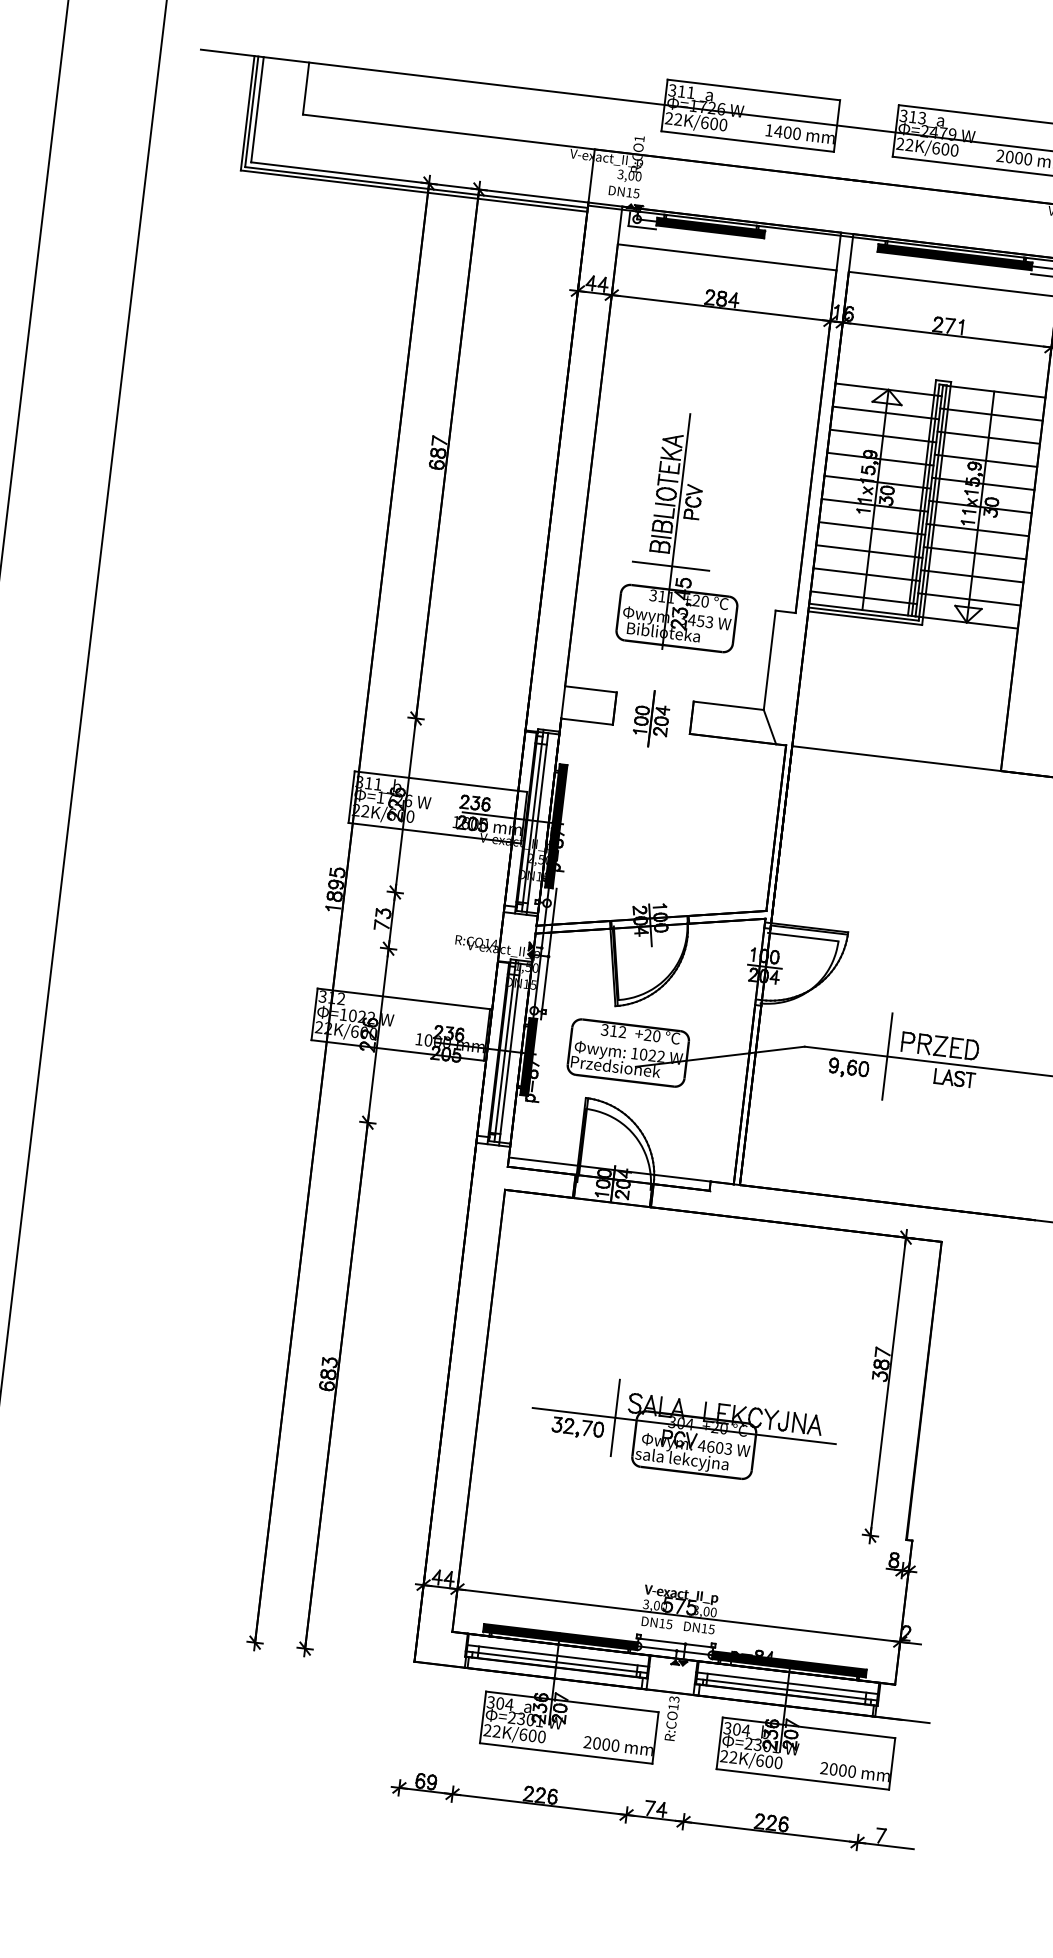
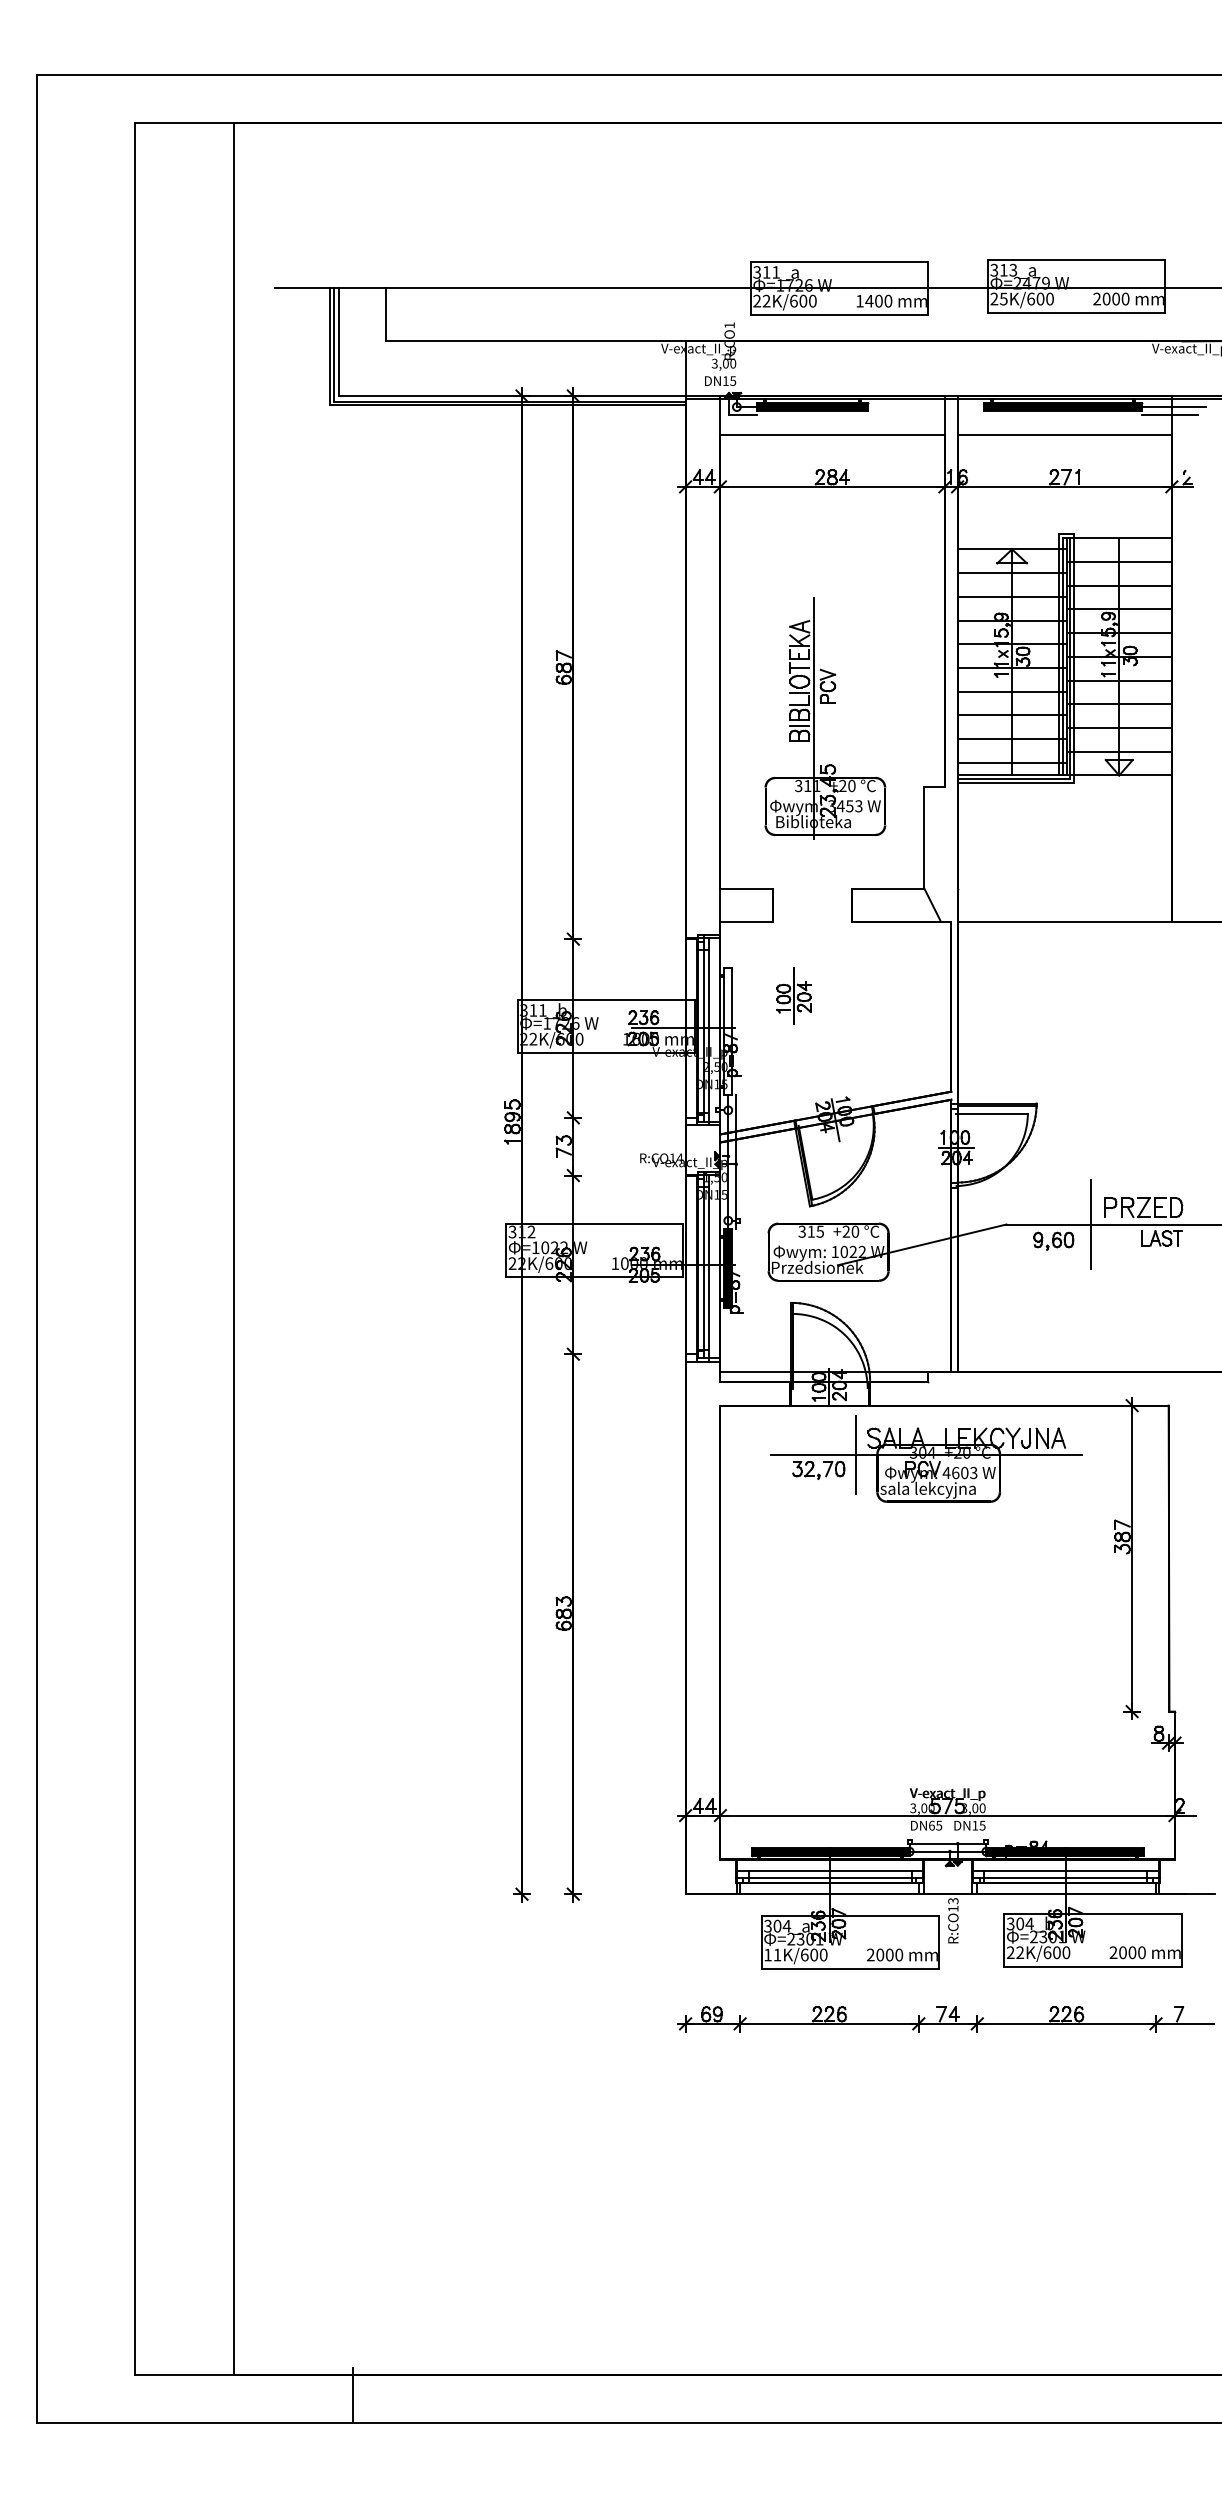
text: (909, 144) -> (1003, 298), 22K/600 -> 25K/600
line: (670, 566) -> (812, 754), removed
part: (651, 718) -> (793, 995), moved
fill: (556, 826) -> (728, 1031), removed
text: (621, 1031) -> (819, 1231), 312 -> 315
part: (684, 1429) -> (926, 1458), moved
text: (661, 1623) -> (931, 1825), DN15 -> DN65
text: (492, 1730) -> (772, 1954), 22K/600 -> 11K/600

